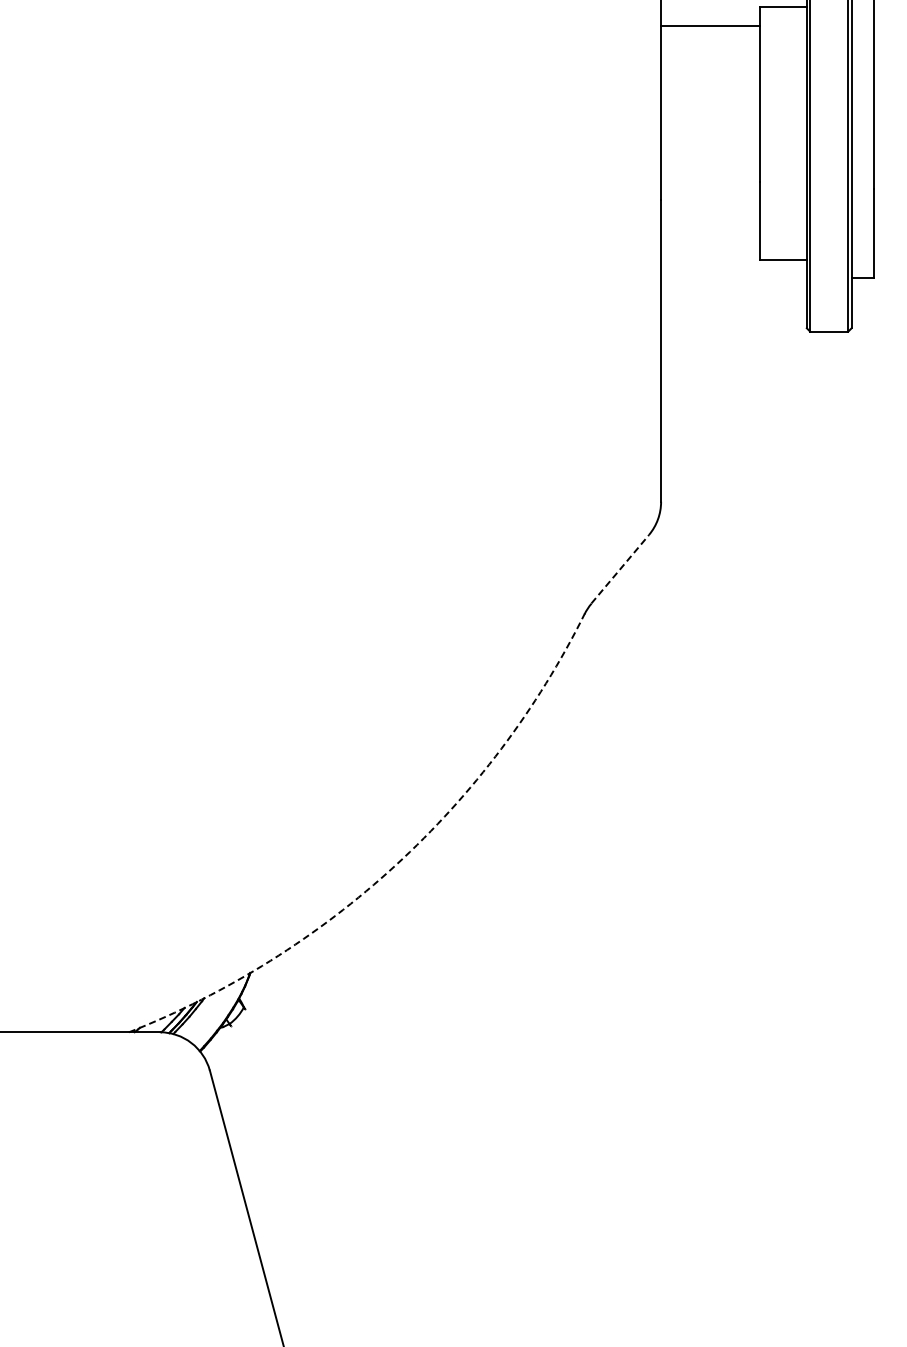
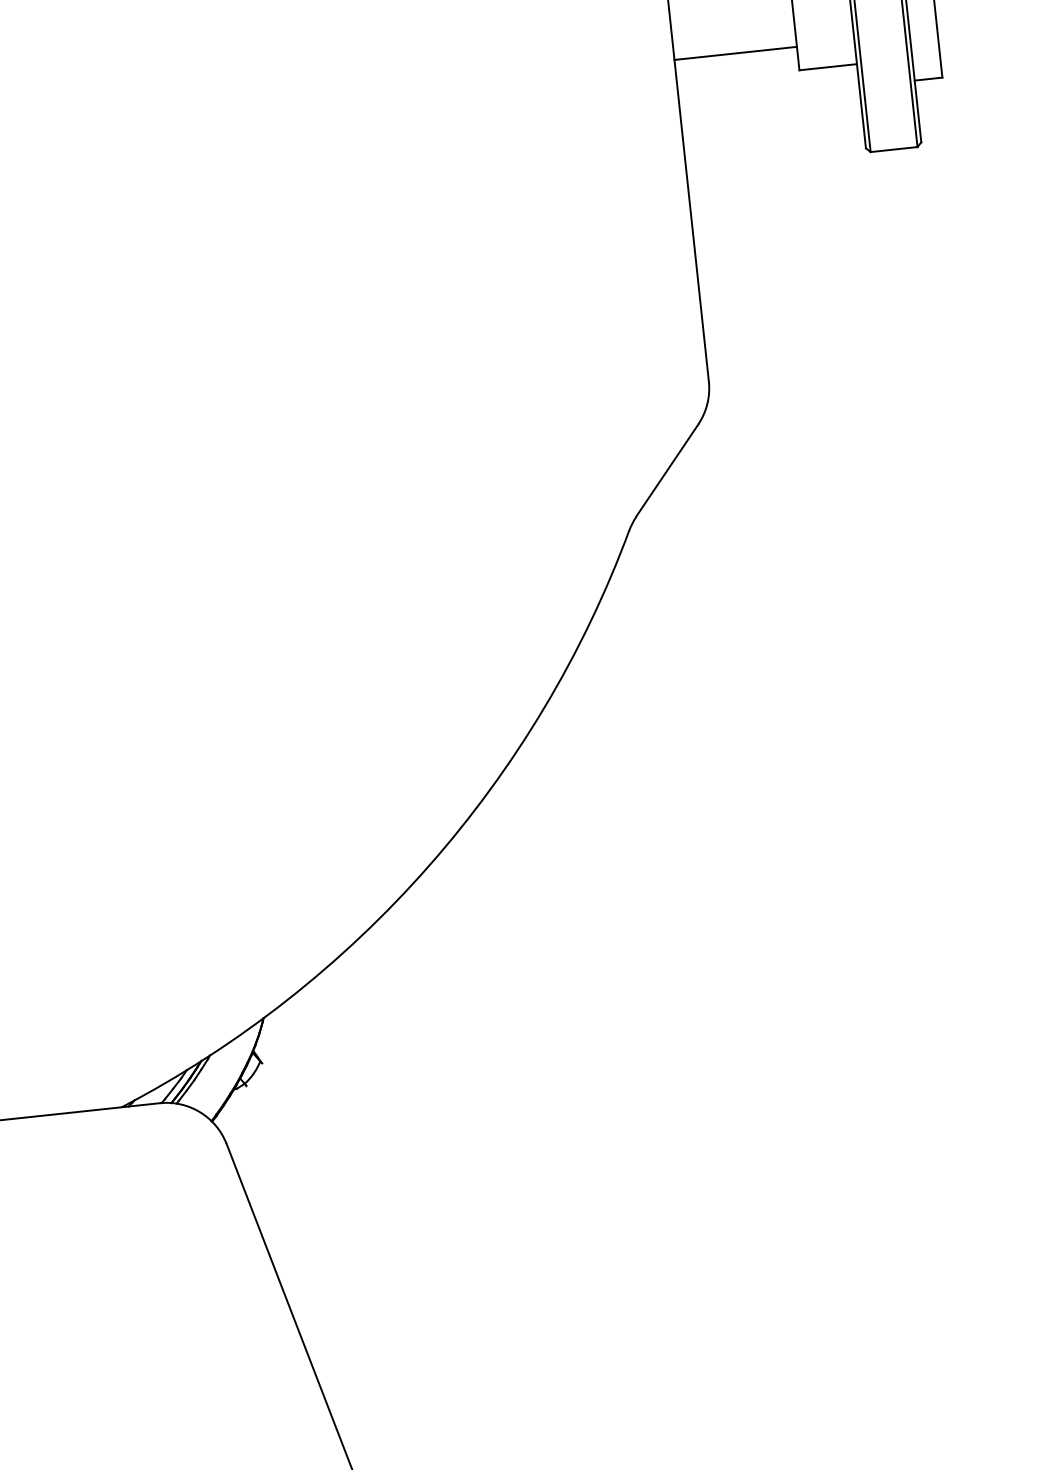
line: (710, 241) -> (735, 53), added
line: (620, 569) -> (667, 470), dashed -> solid
arc: (395, 865) -> (428, 866), dashed -> solid

